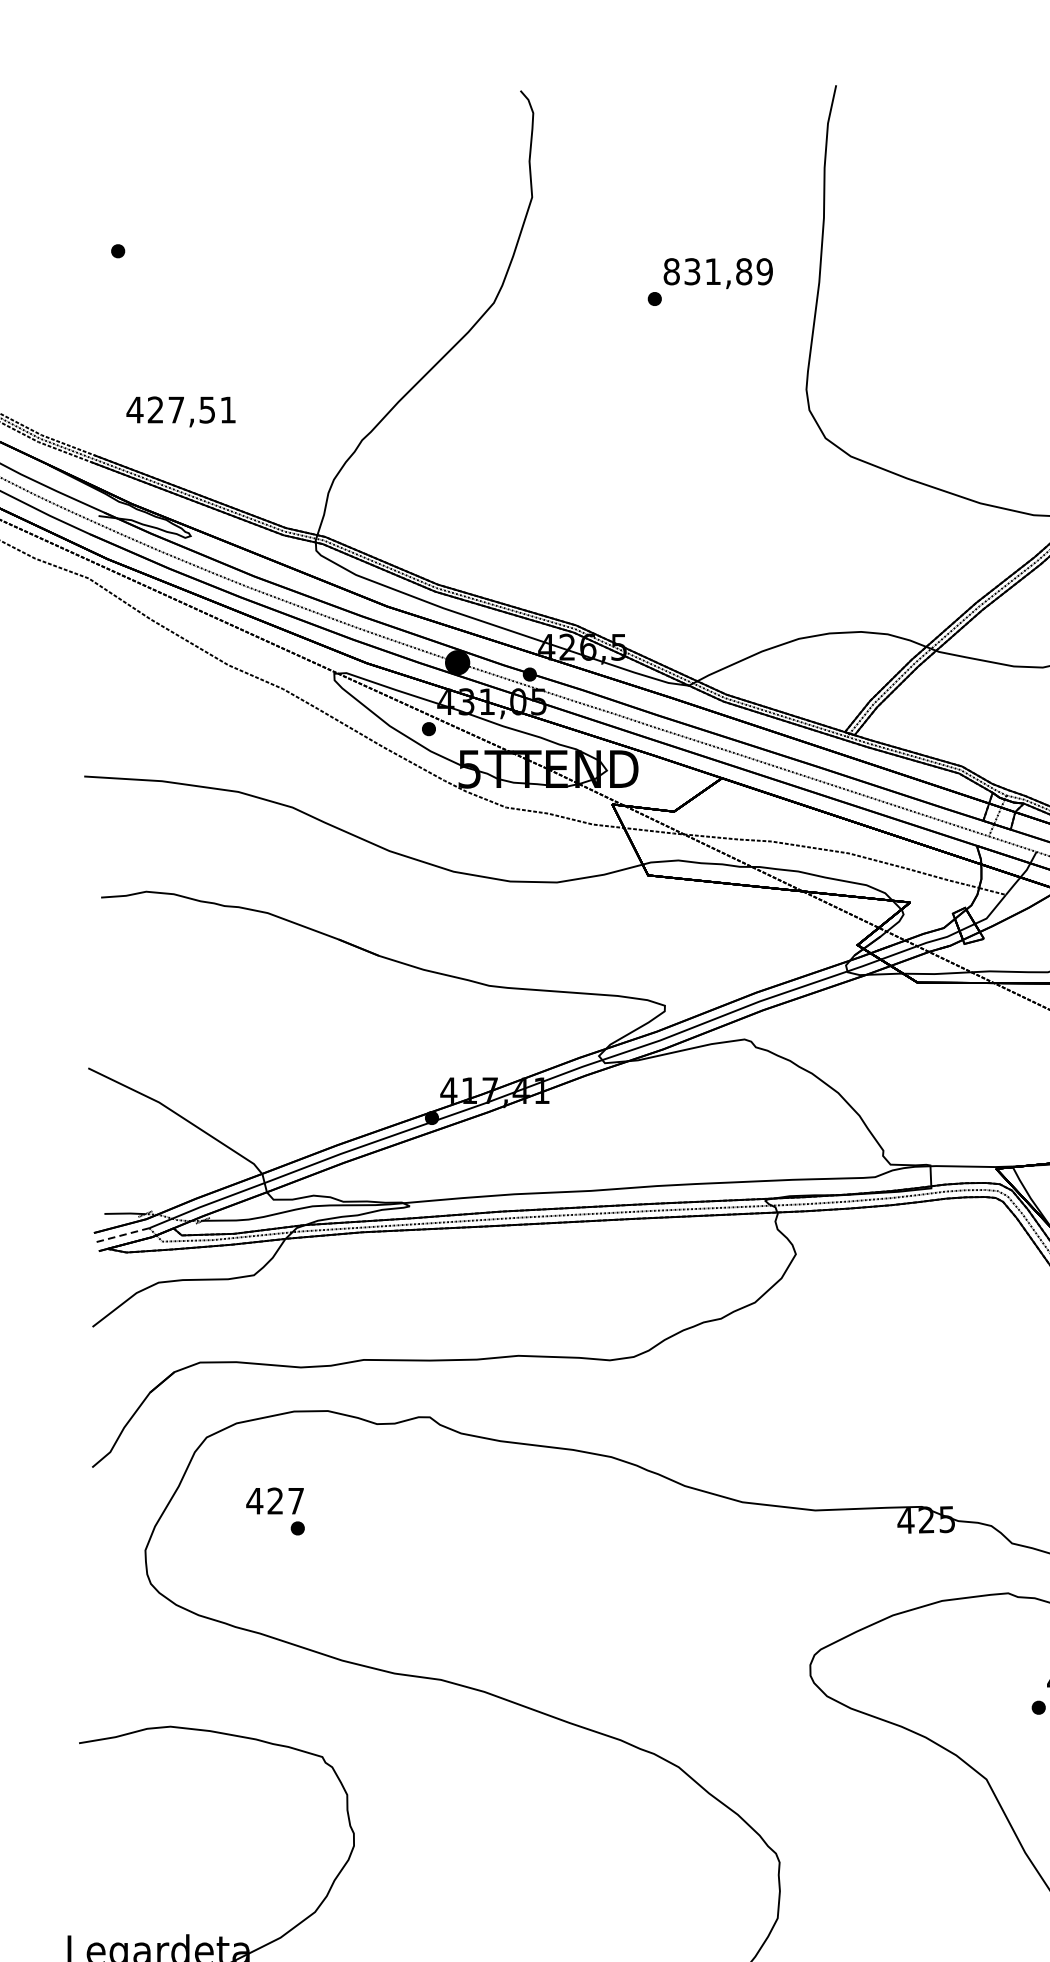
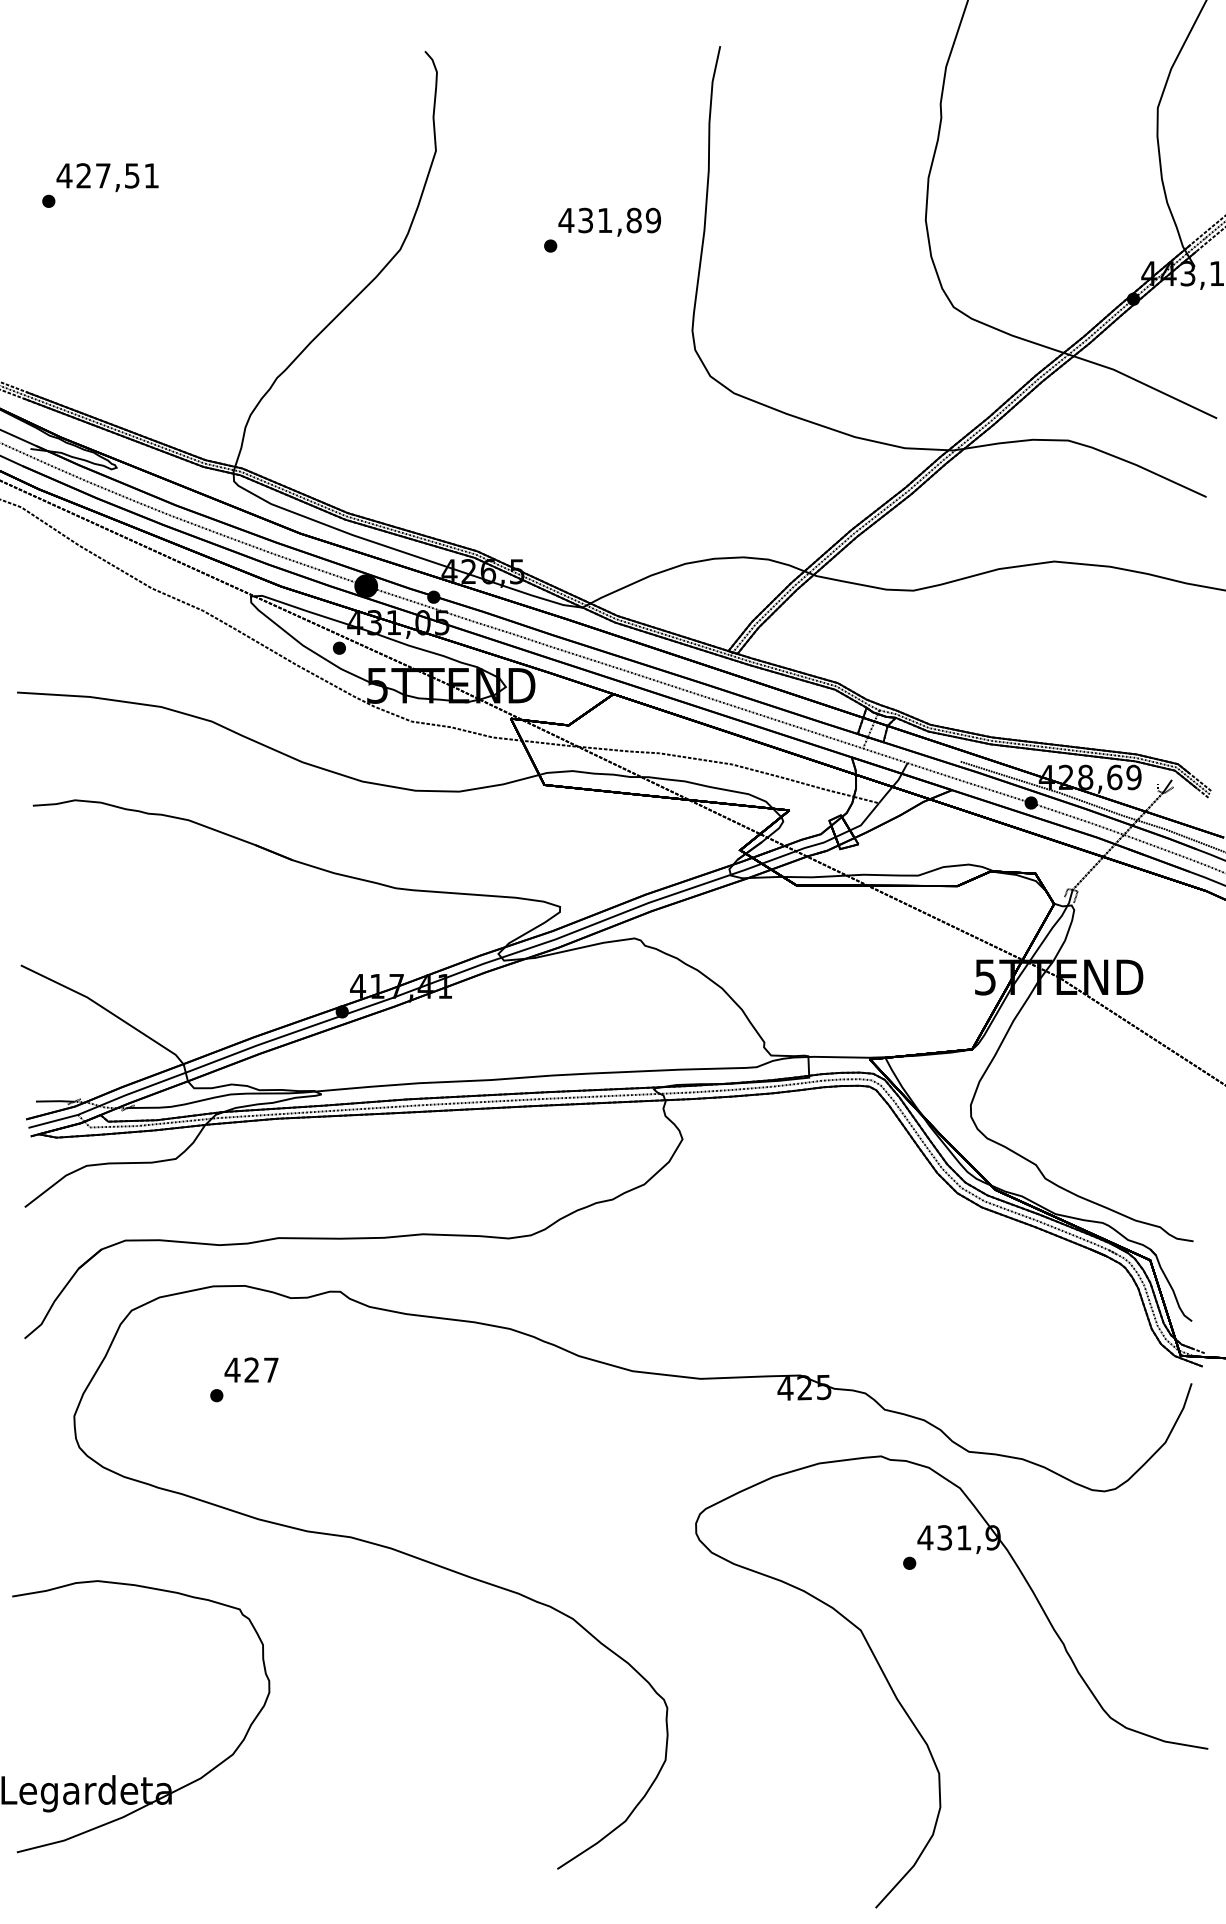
text: (671, 271) -> (566, 220), 831,89 -> 431,89
text: (180, 411) -> (107, 177), moved
line: (123, 1235) -> (53, 1121), dashed -> solid
text: (275, 1500) -> (251, 1369), moved

